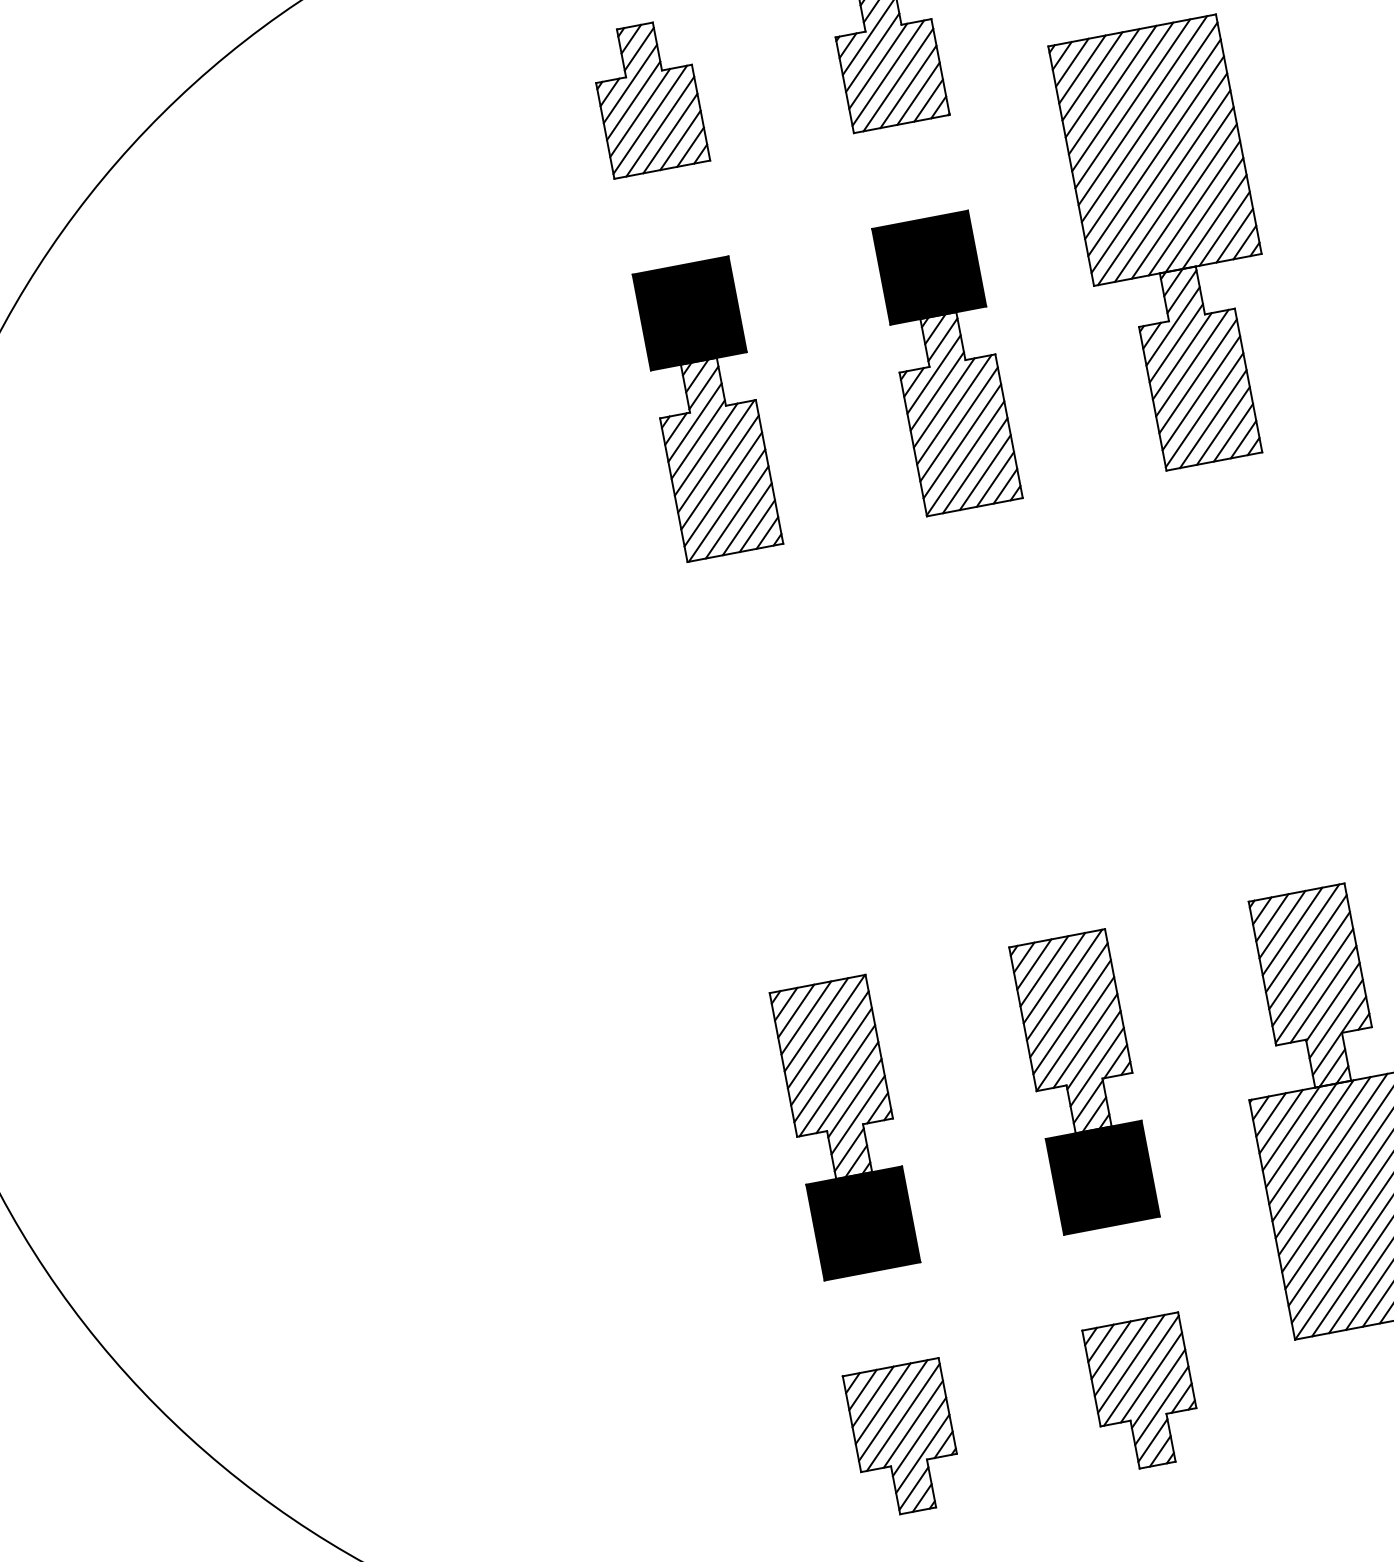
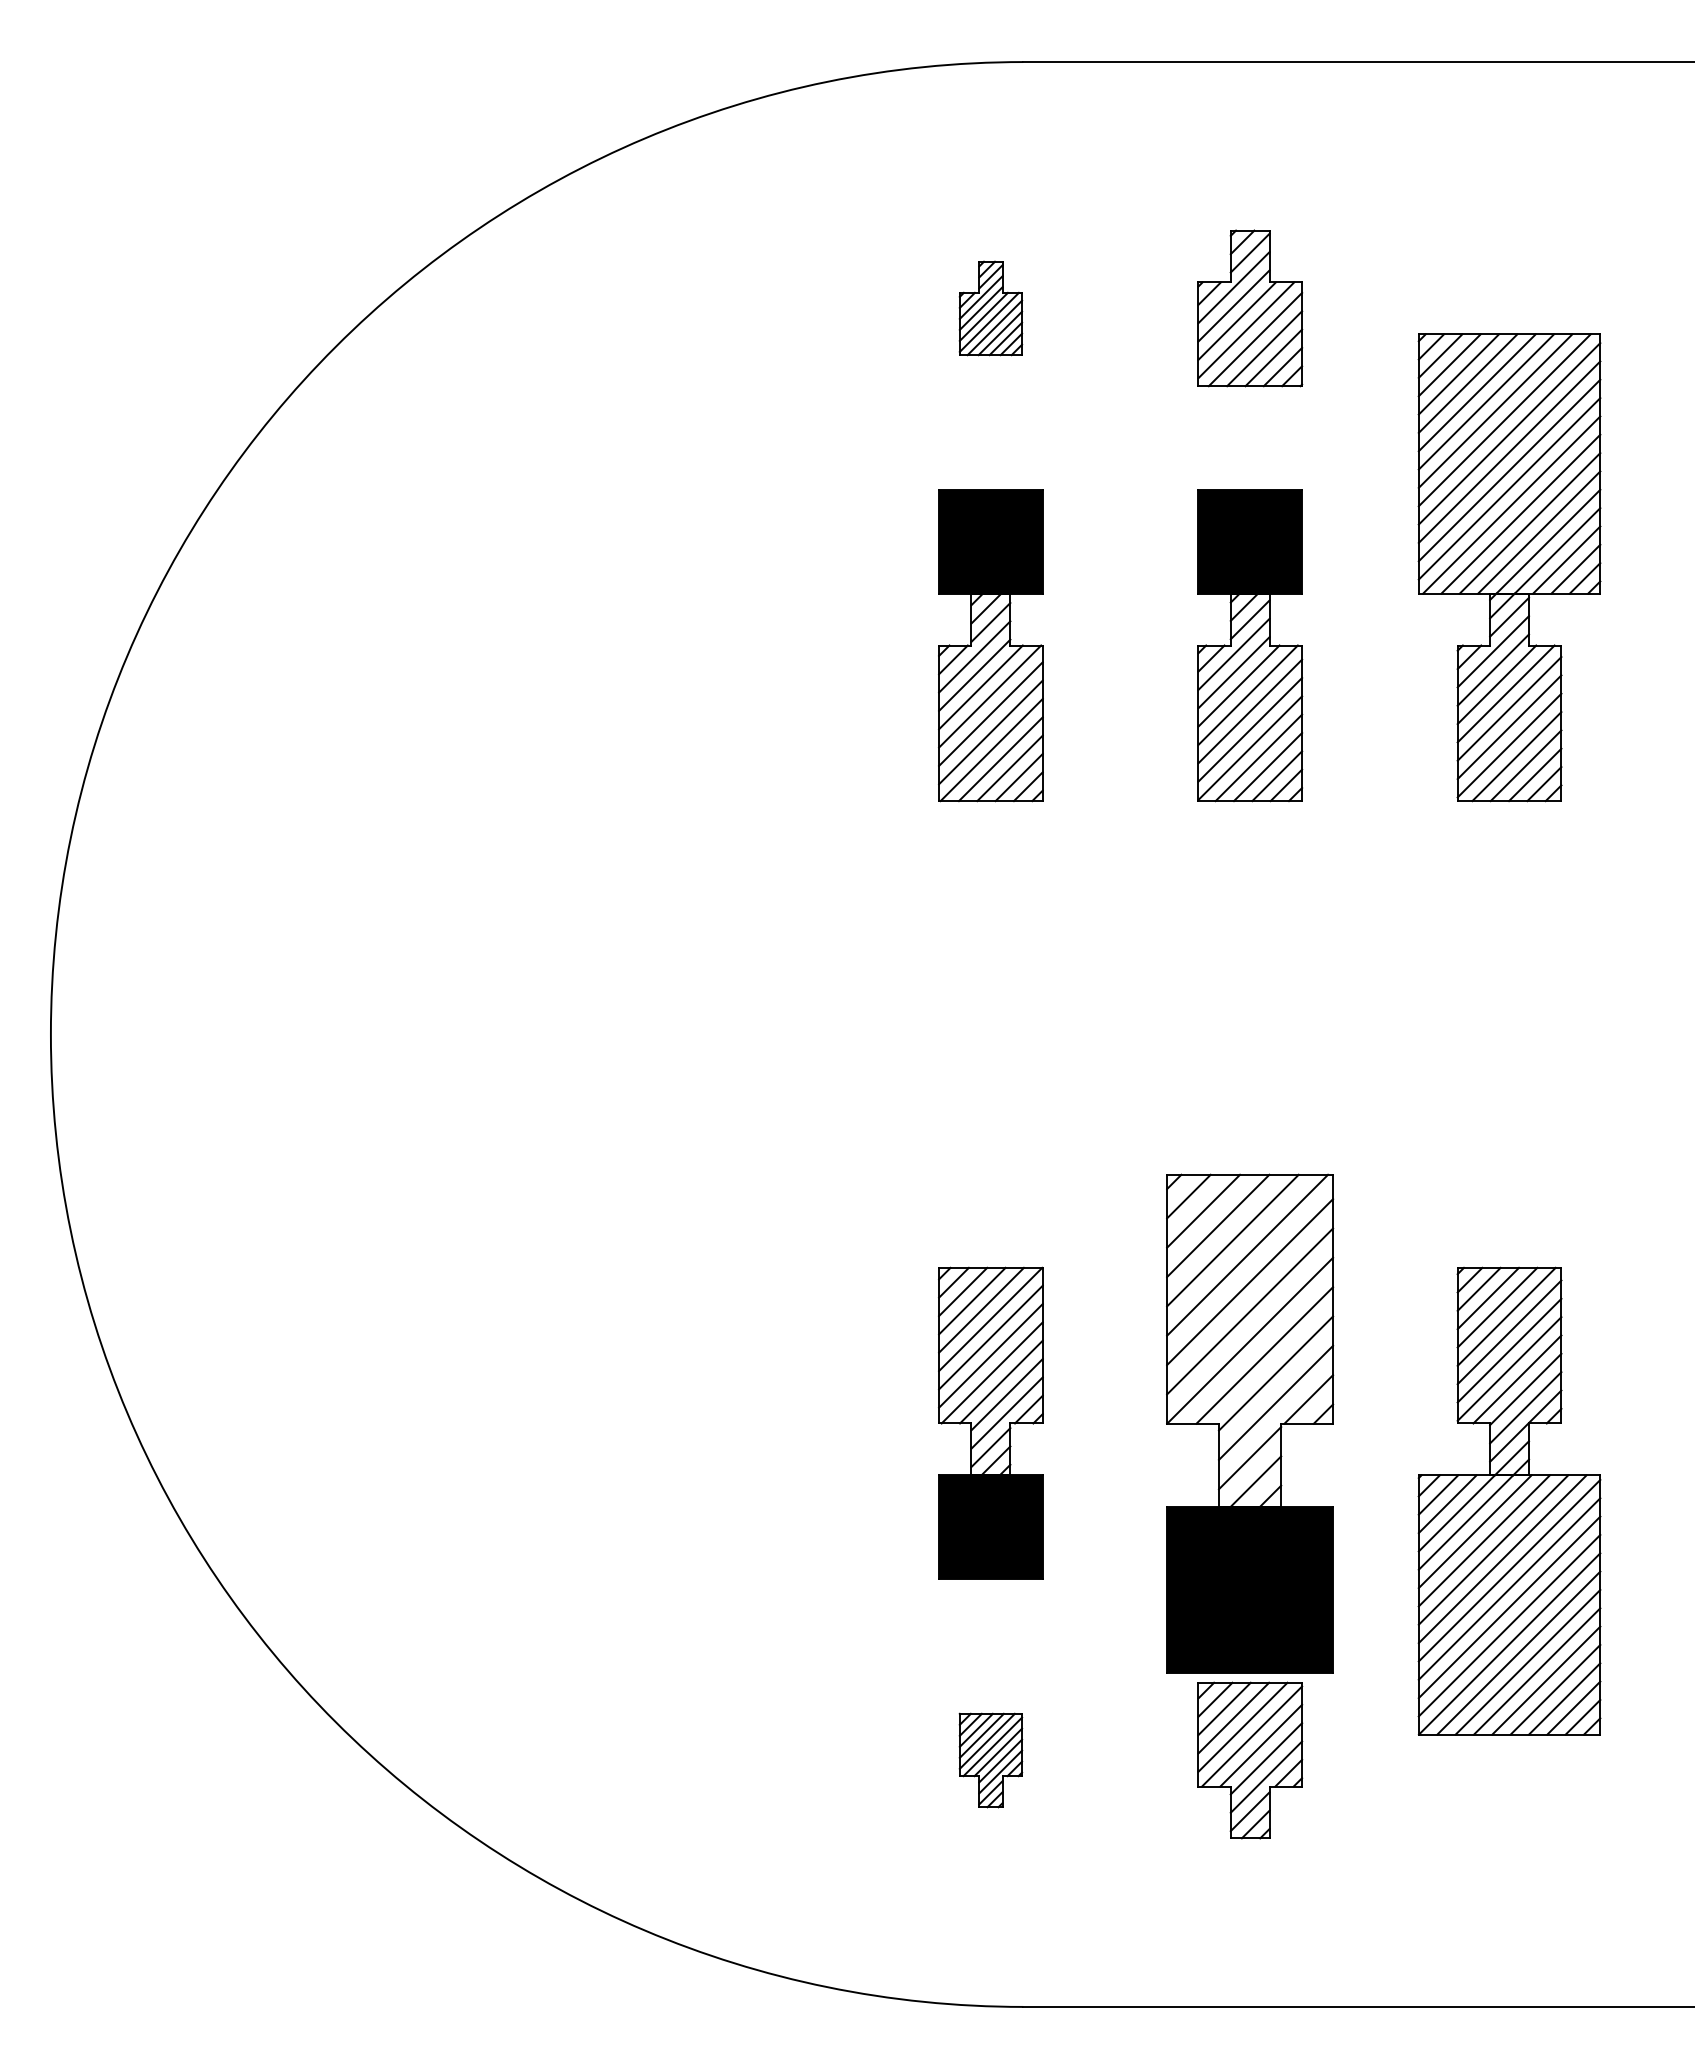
part: (648, 98) -> (990, 308), size x0.6
part: (1084, 1081) -> (1250, 1422), size x1.6
part: (904, 1439) -> (990, 1760), size x0.6

